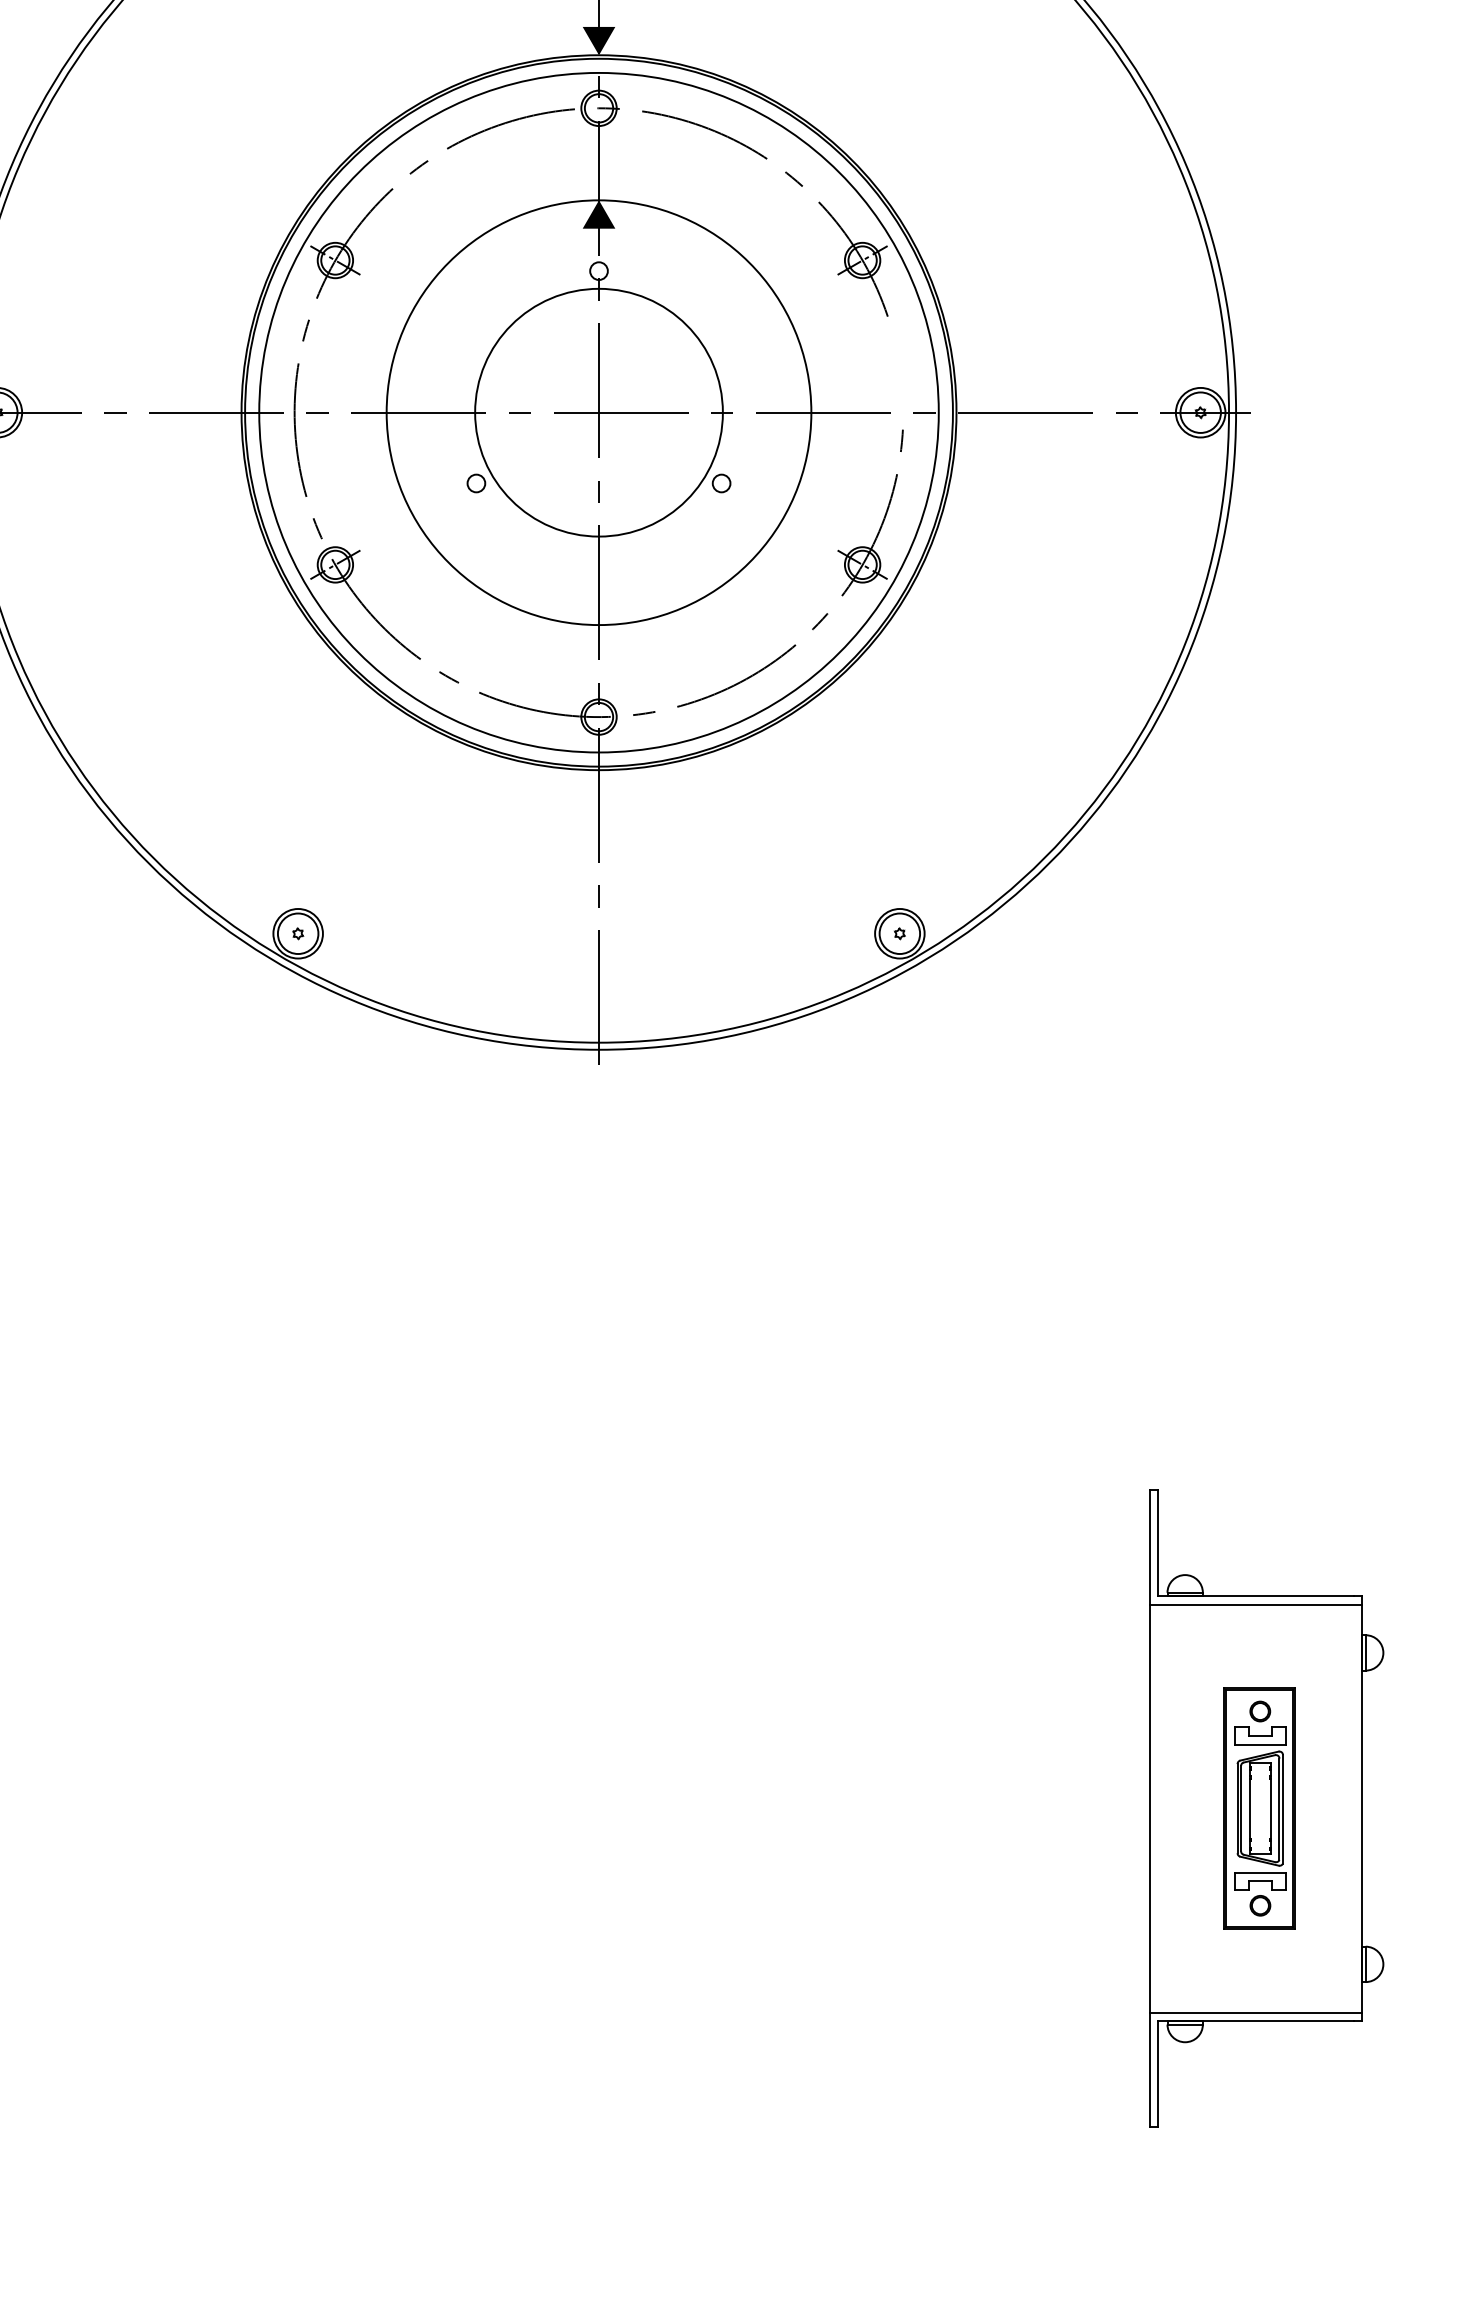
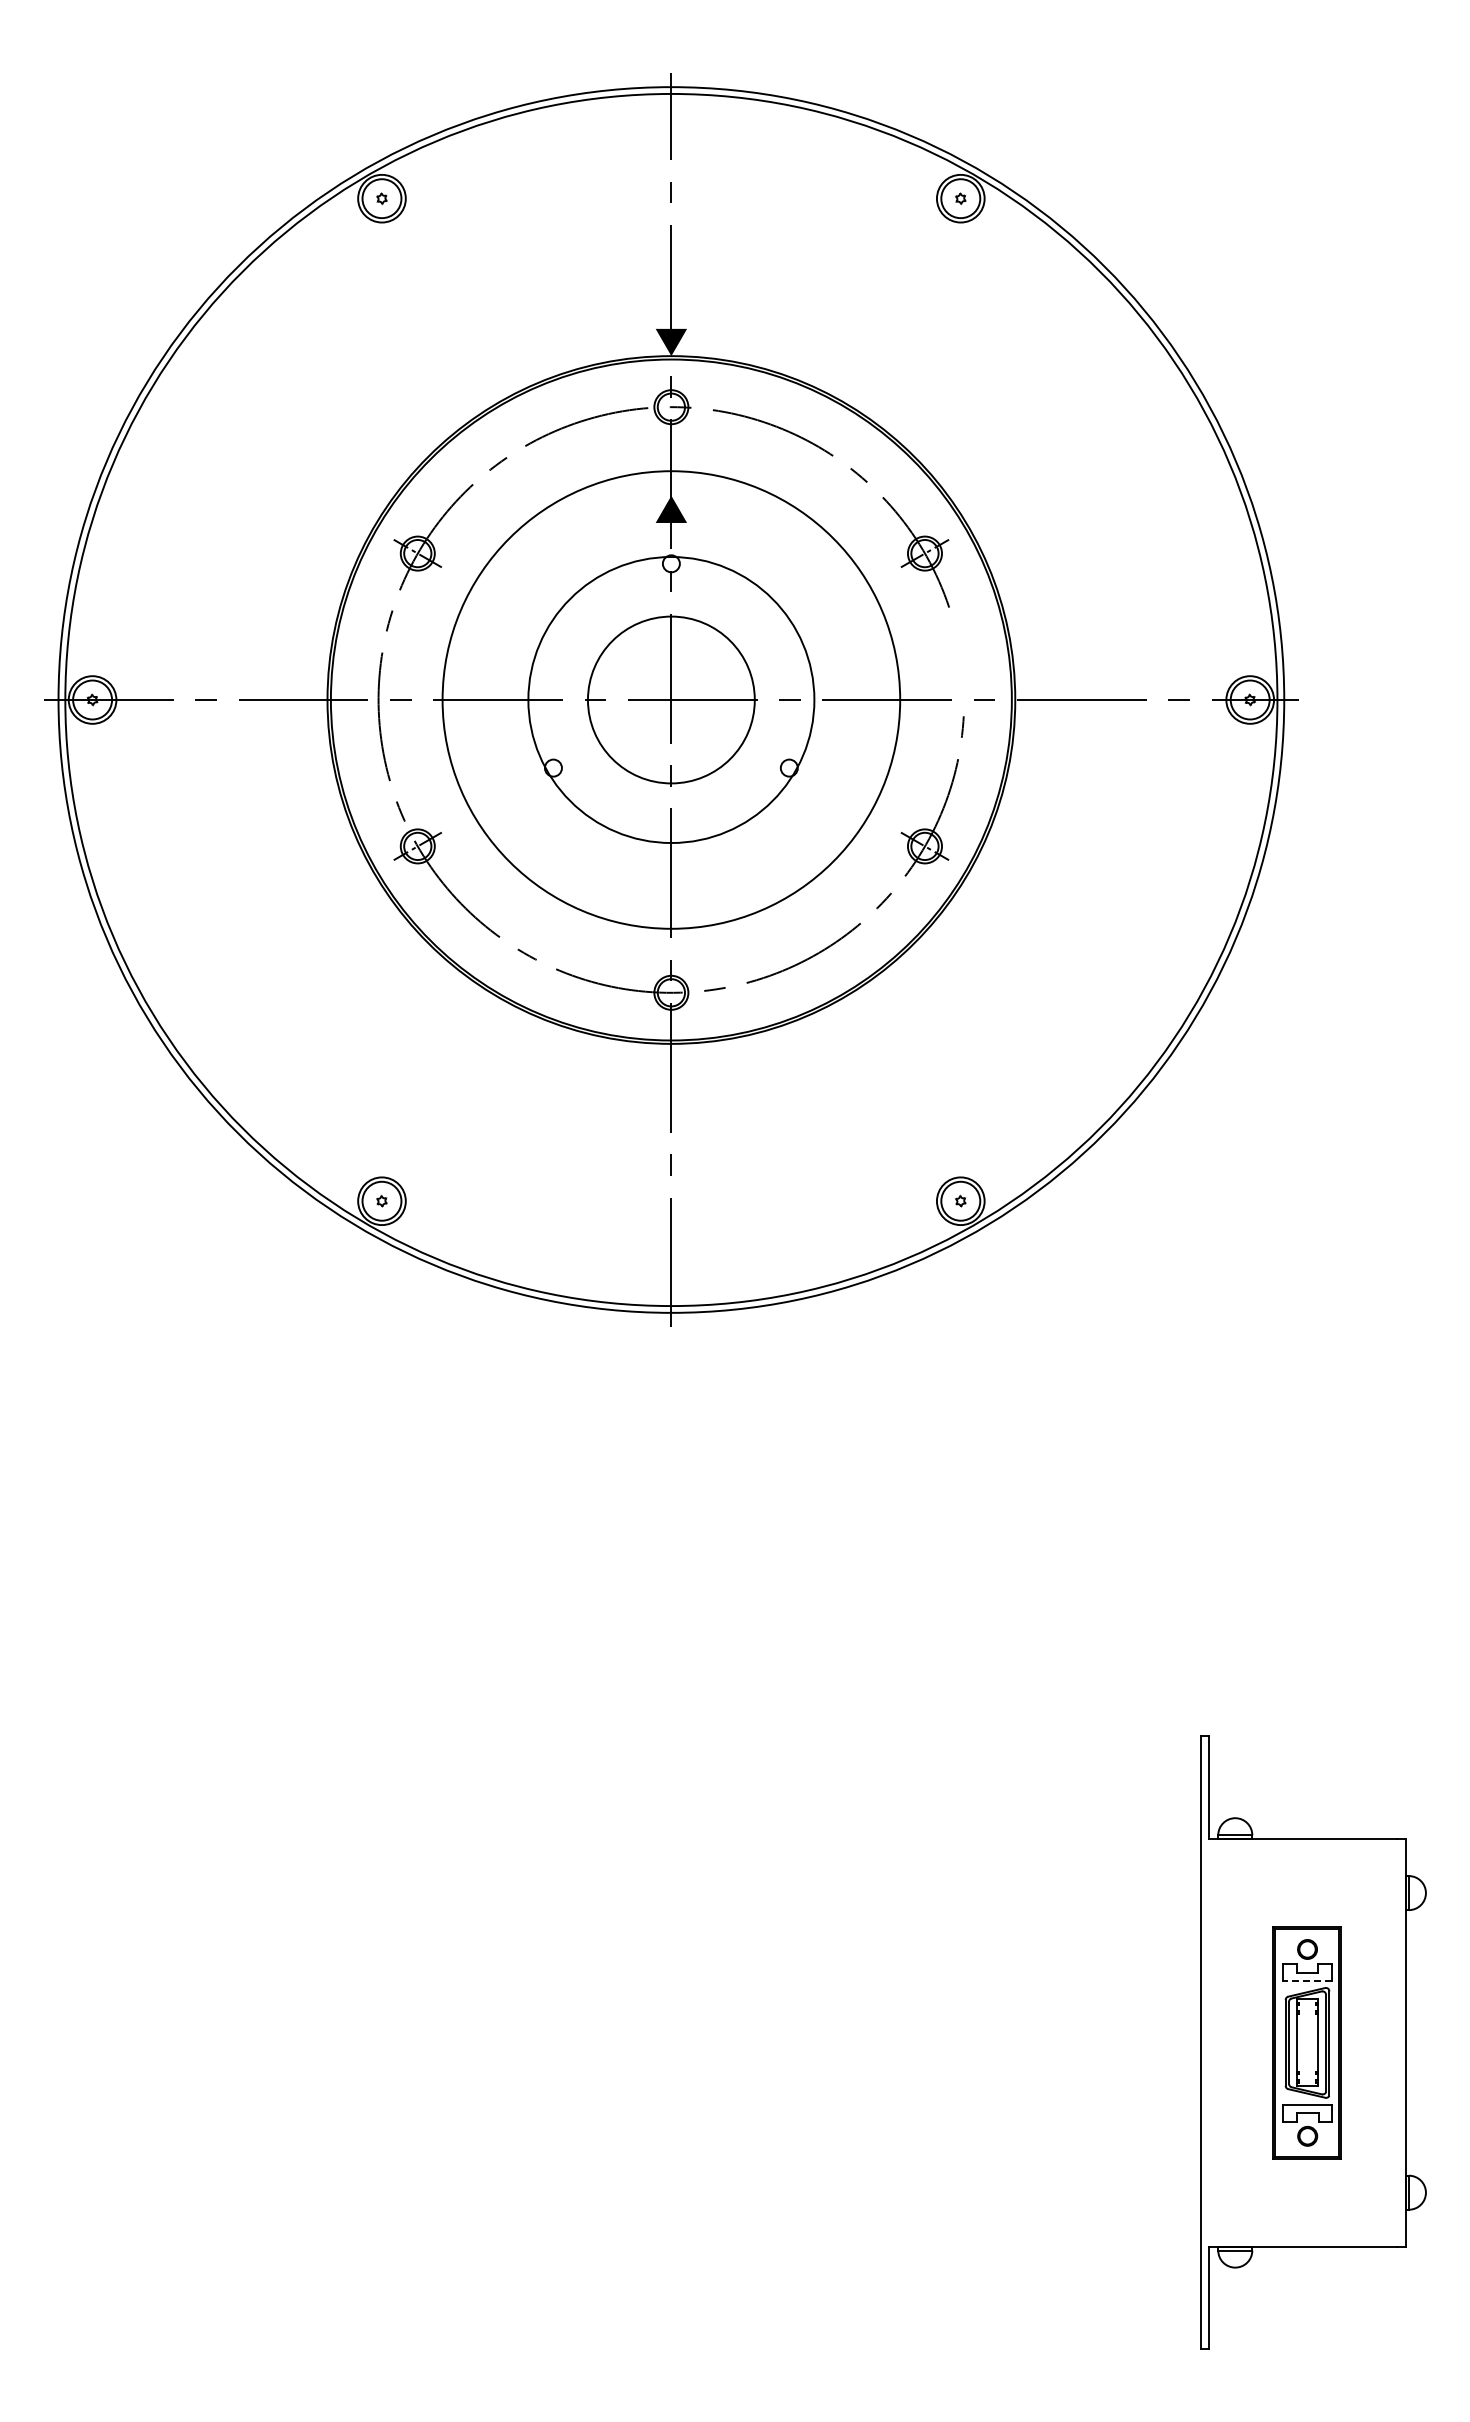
circle: (599, 412) -> (671, 699), size x0.7
circle: (599, 412) -> (671, 699), size x0.7
circle: (599, 412) -> (671, 699), size x0.7
line: (1256, 1604) -> (1303, 1846), removed
line: (1260, 1744) -> (1307, 1981), solid -> dashed
line: (1256, 2013) -> (1303, 2239), removed

